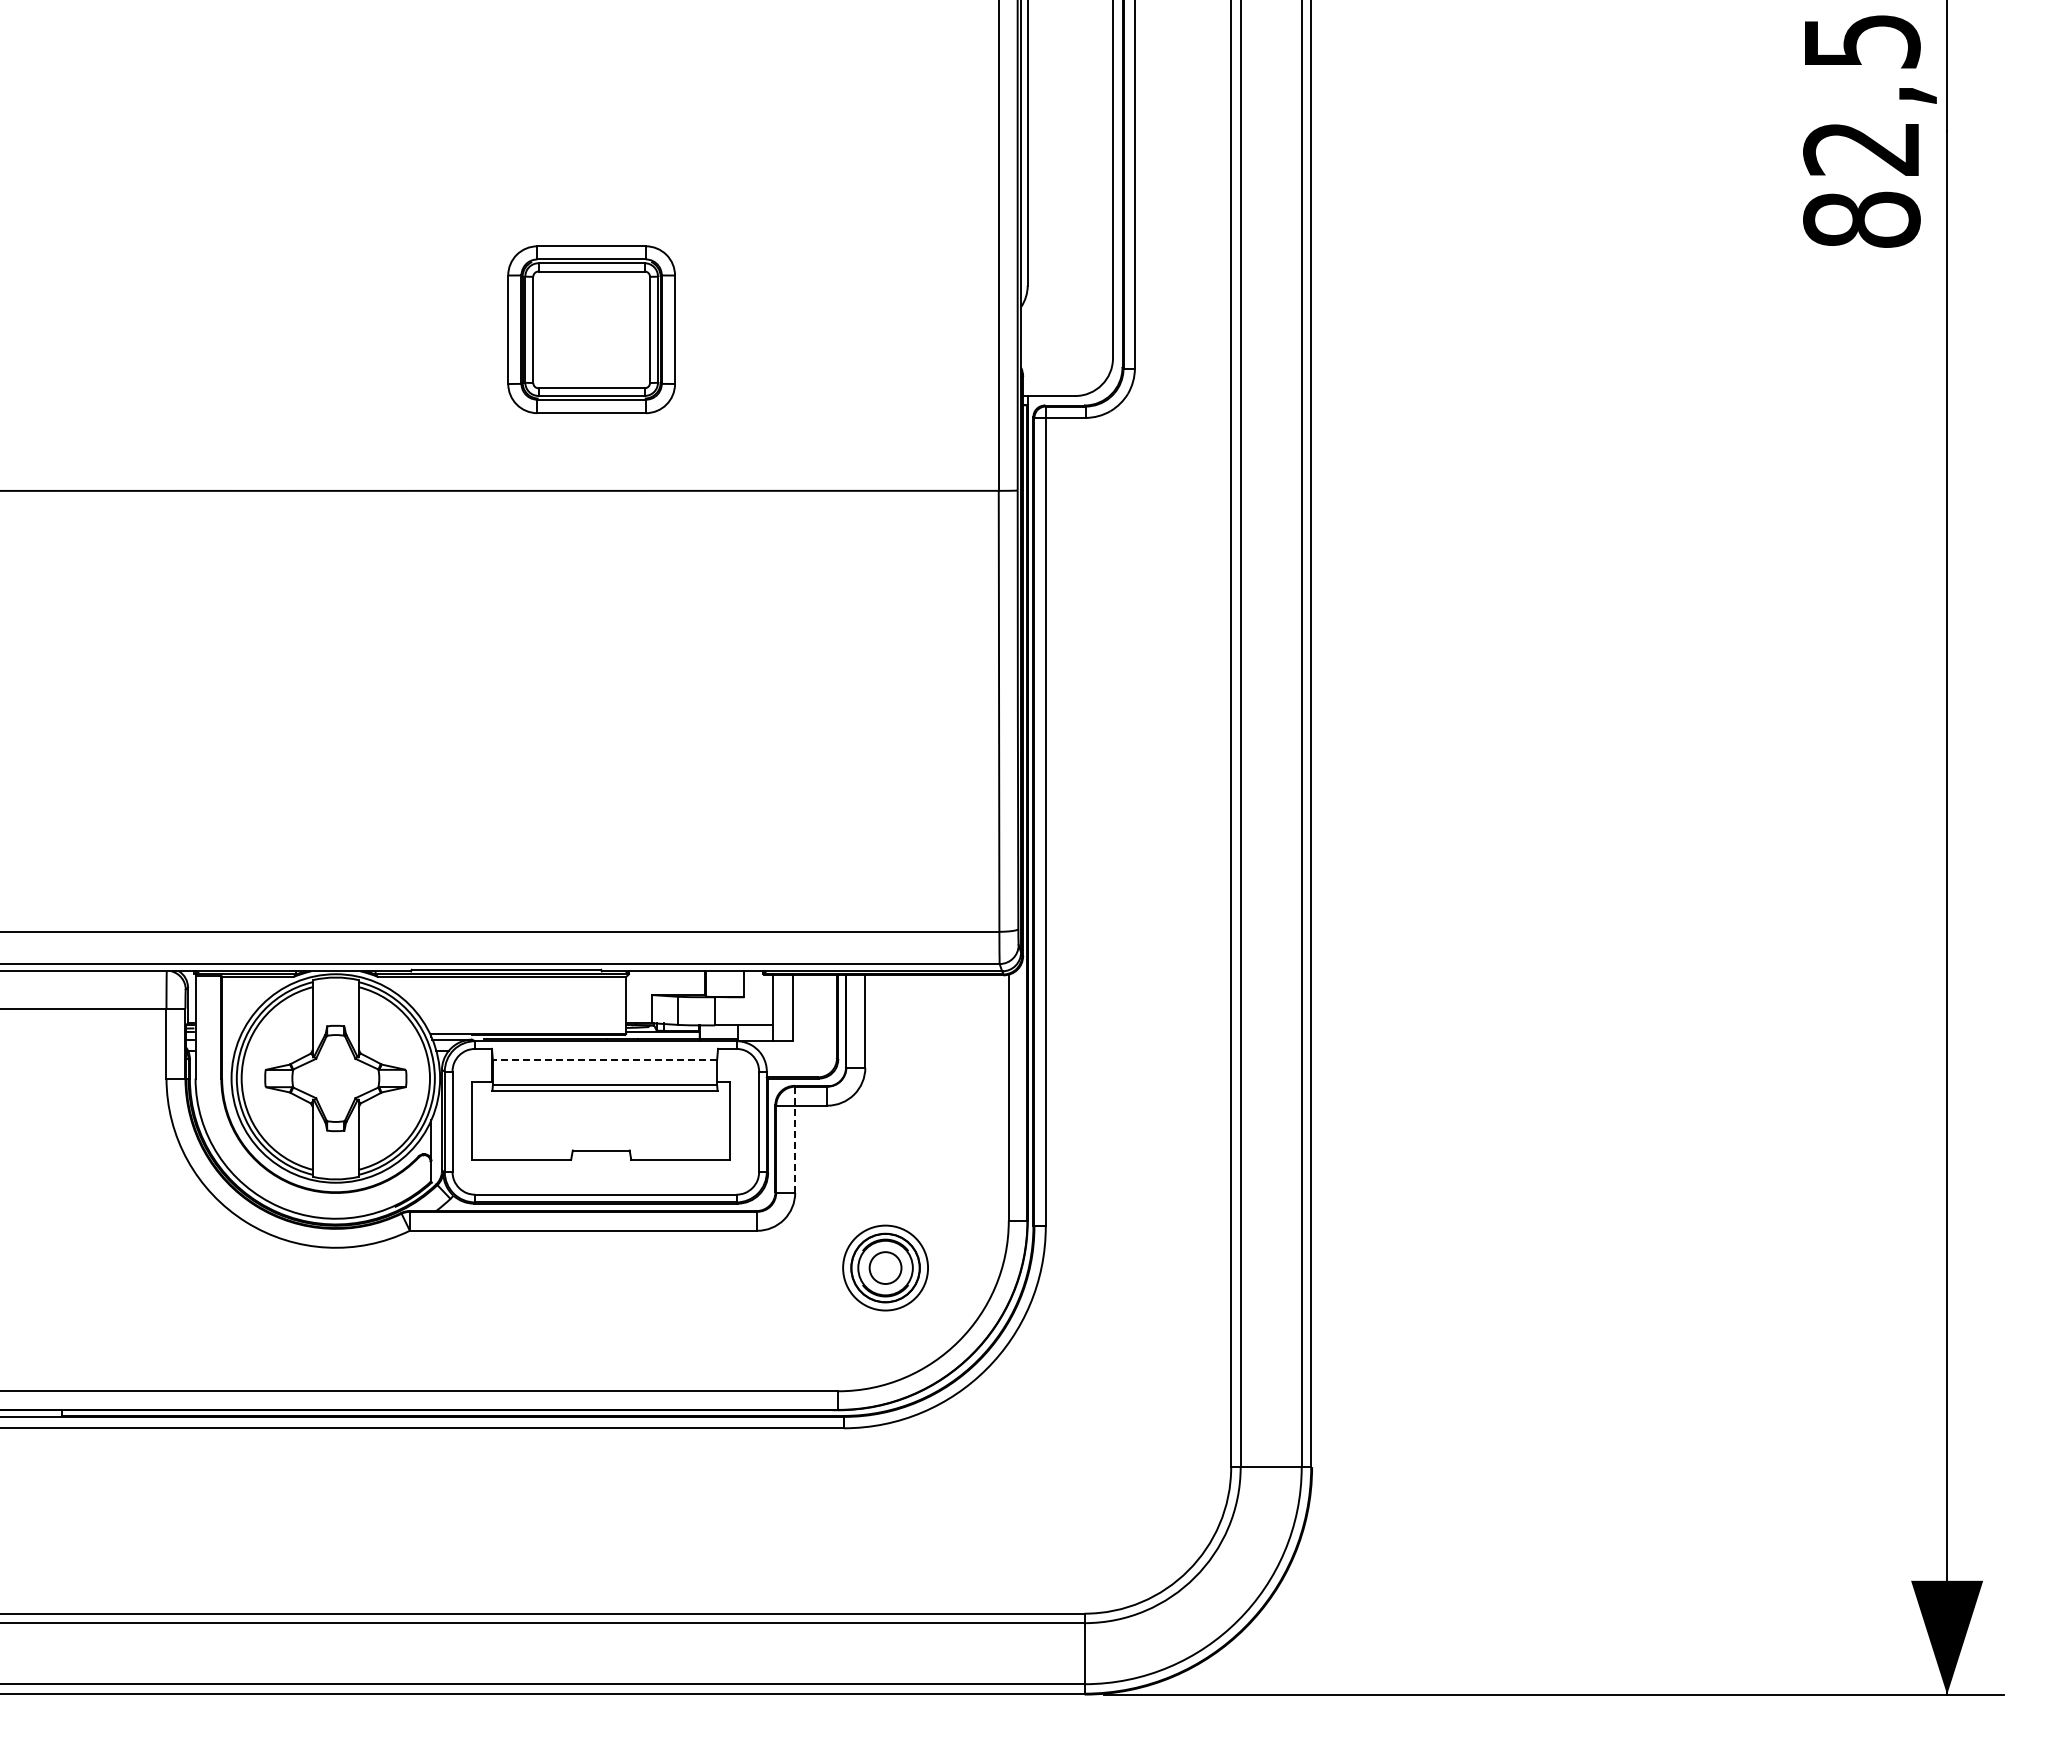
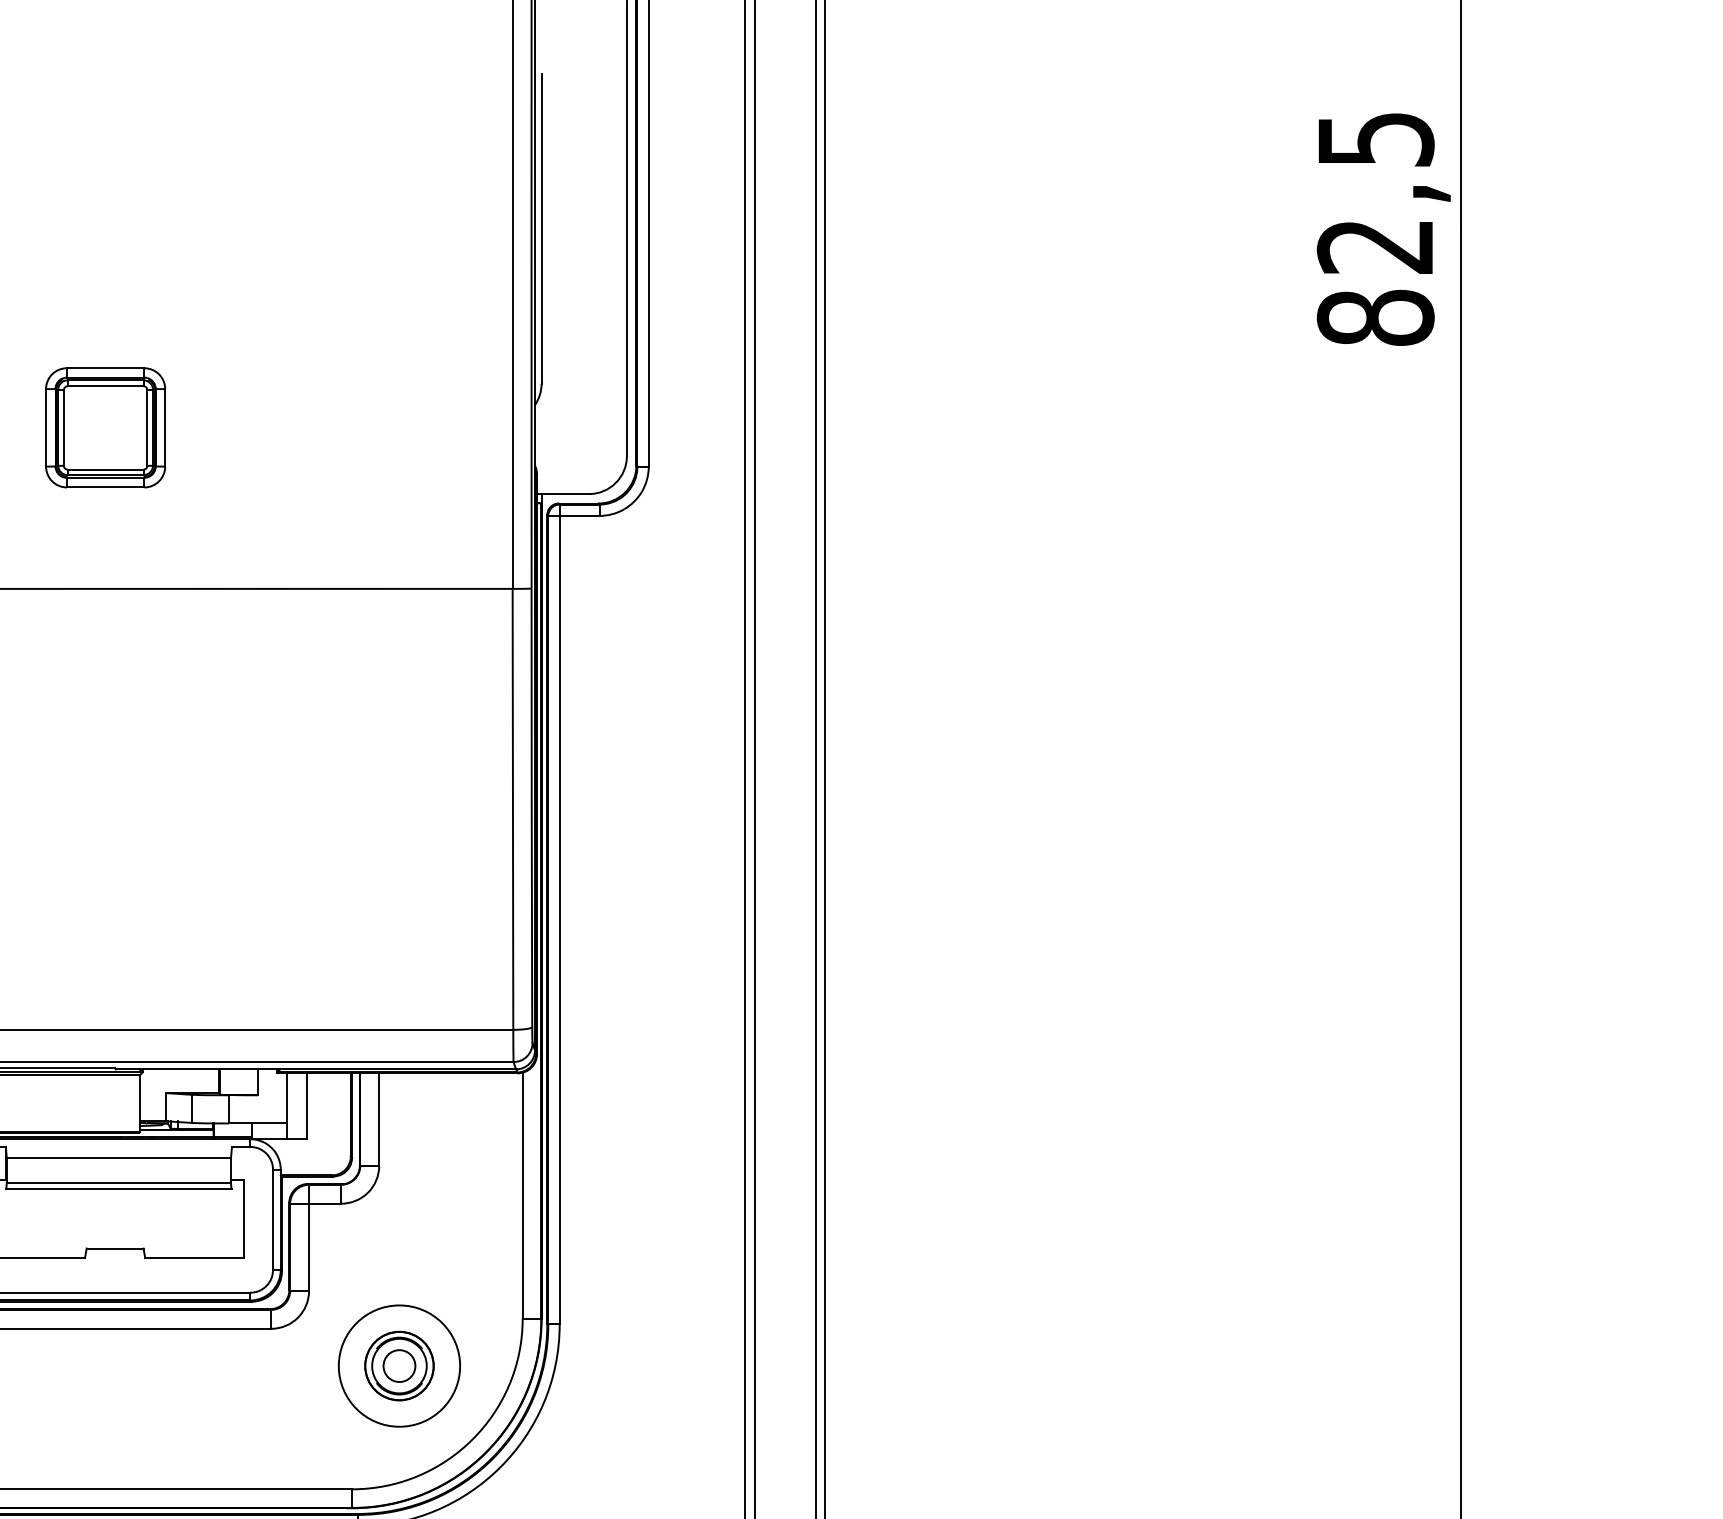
part: (591, 329) -> (105, 427), size x0.71
line: (604, 1060) -> (118, 1158), dashed -> solid
line: (795, 1140) -> (309, 1238), dashed -> solid
circle: (885, 1267) -> (399, 1365), size x1.43

